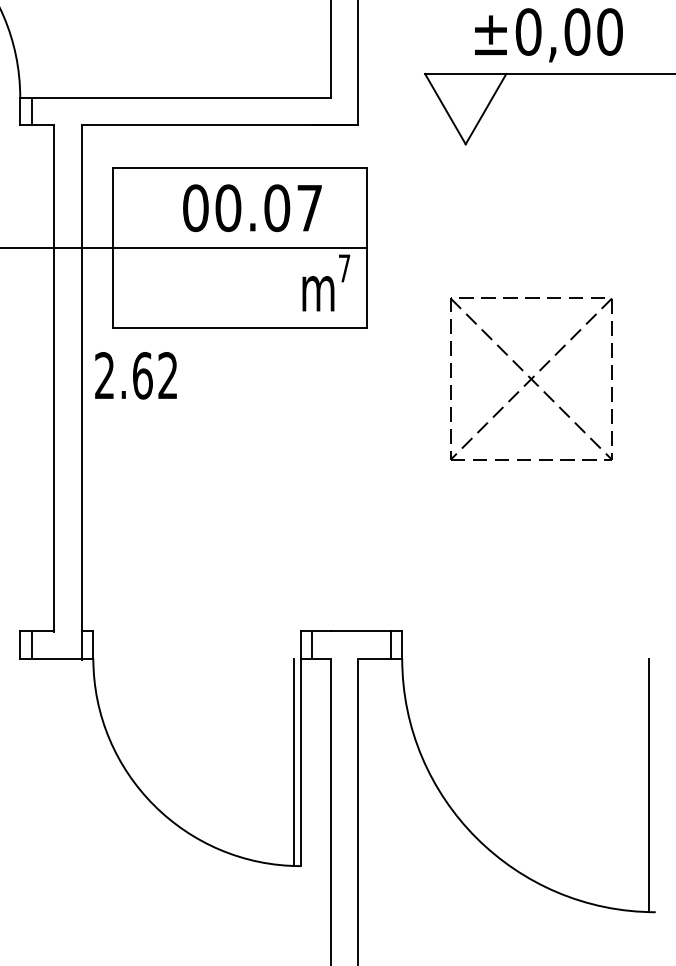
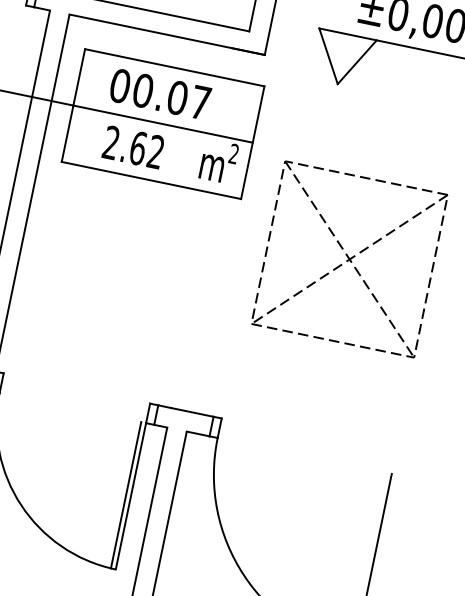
text: (252, 208) -> (160, 94), moved
text: (344, 268) -> (234, 154), 7 -> 2
text: (135, 375) -> (133, 147), moved
part: (531, 378) -> (349, 259), size x1.43

